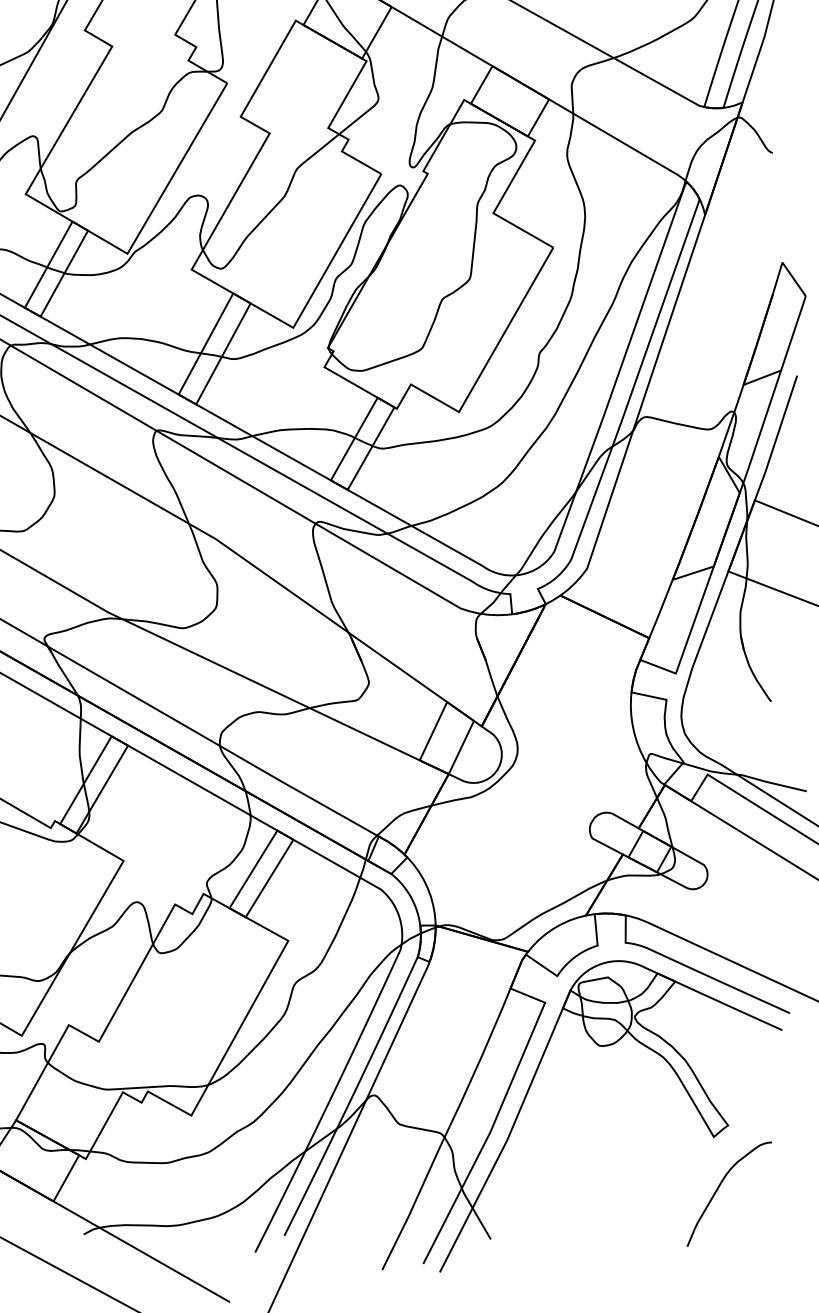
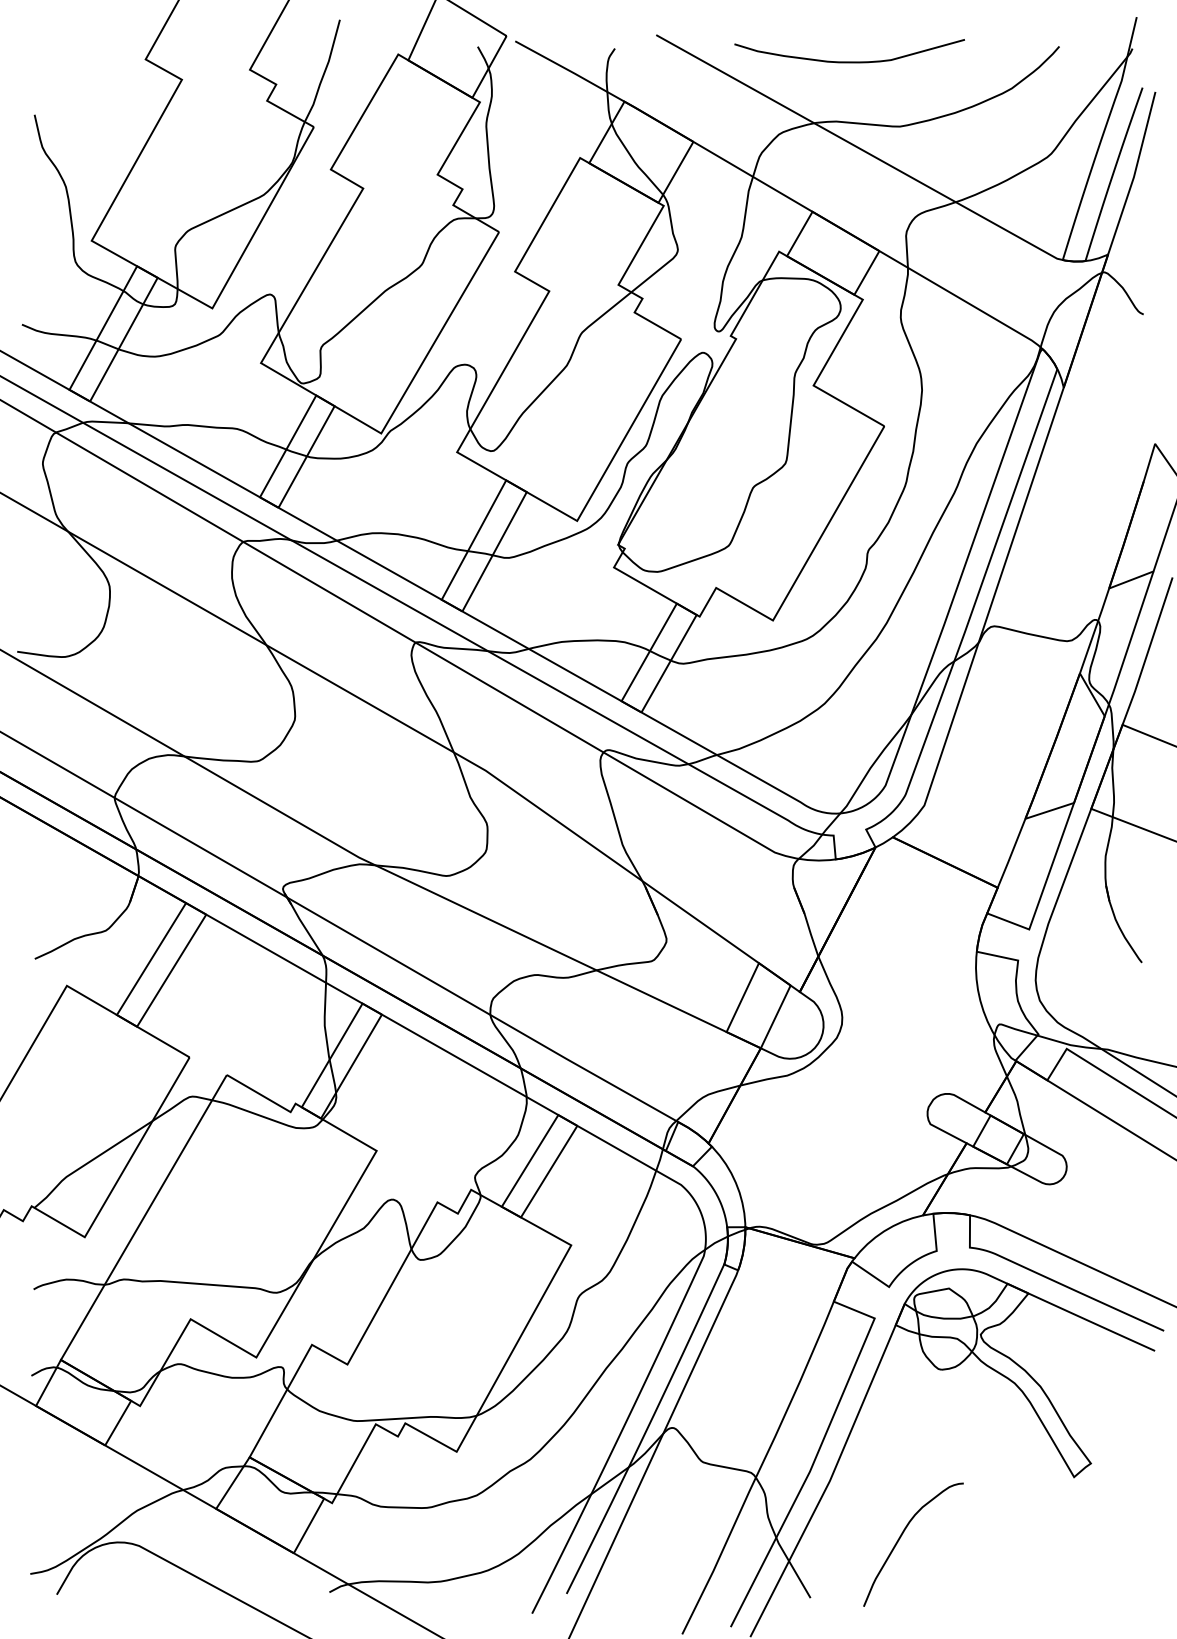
curve: (719, 1188) -> (901, 1537), moved

